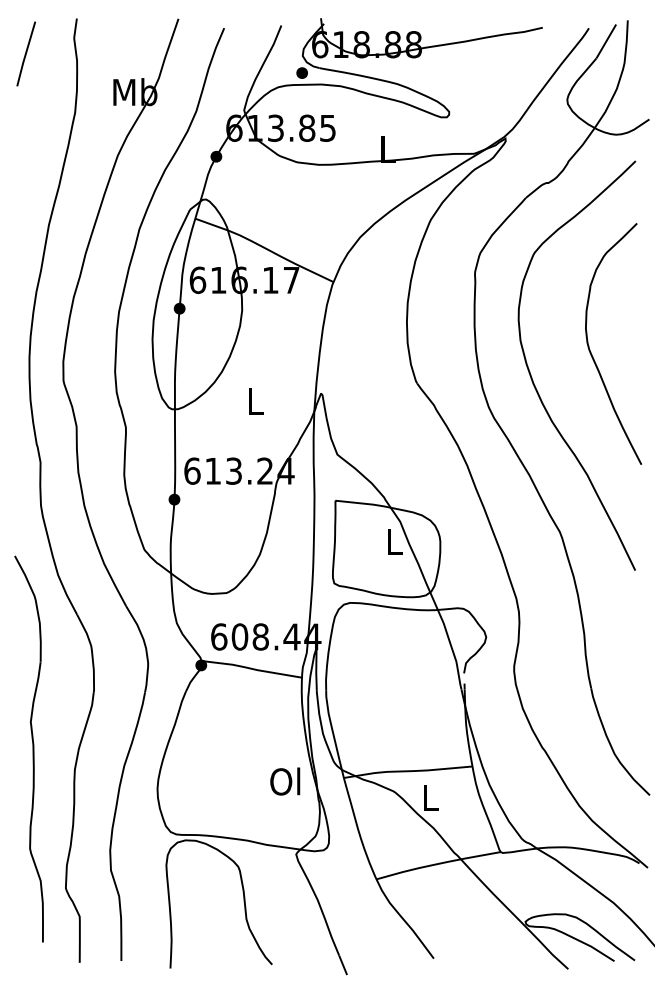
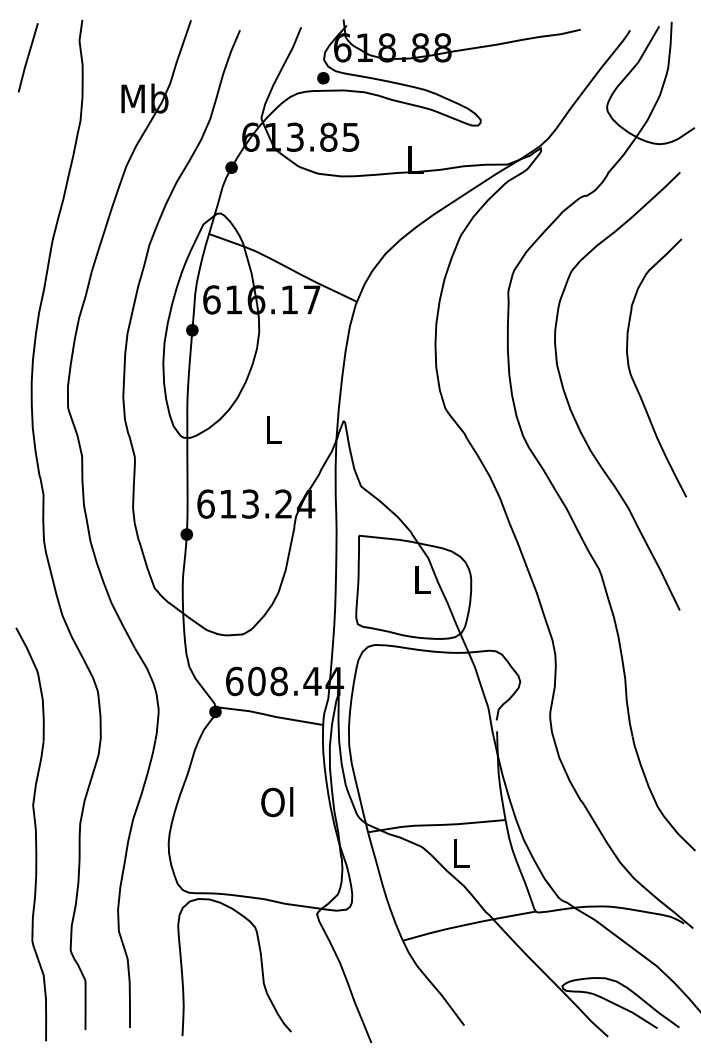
part: (29, 749) -> (31, 834), moved
text: (285, 781) -> (277, 802), moved

